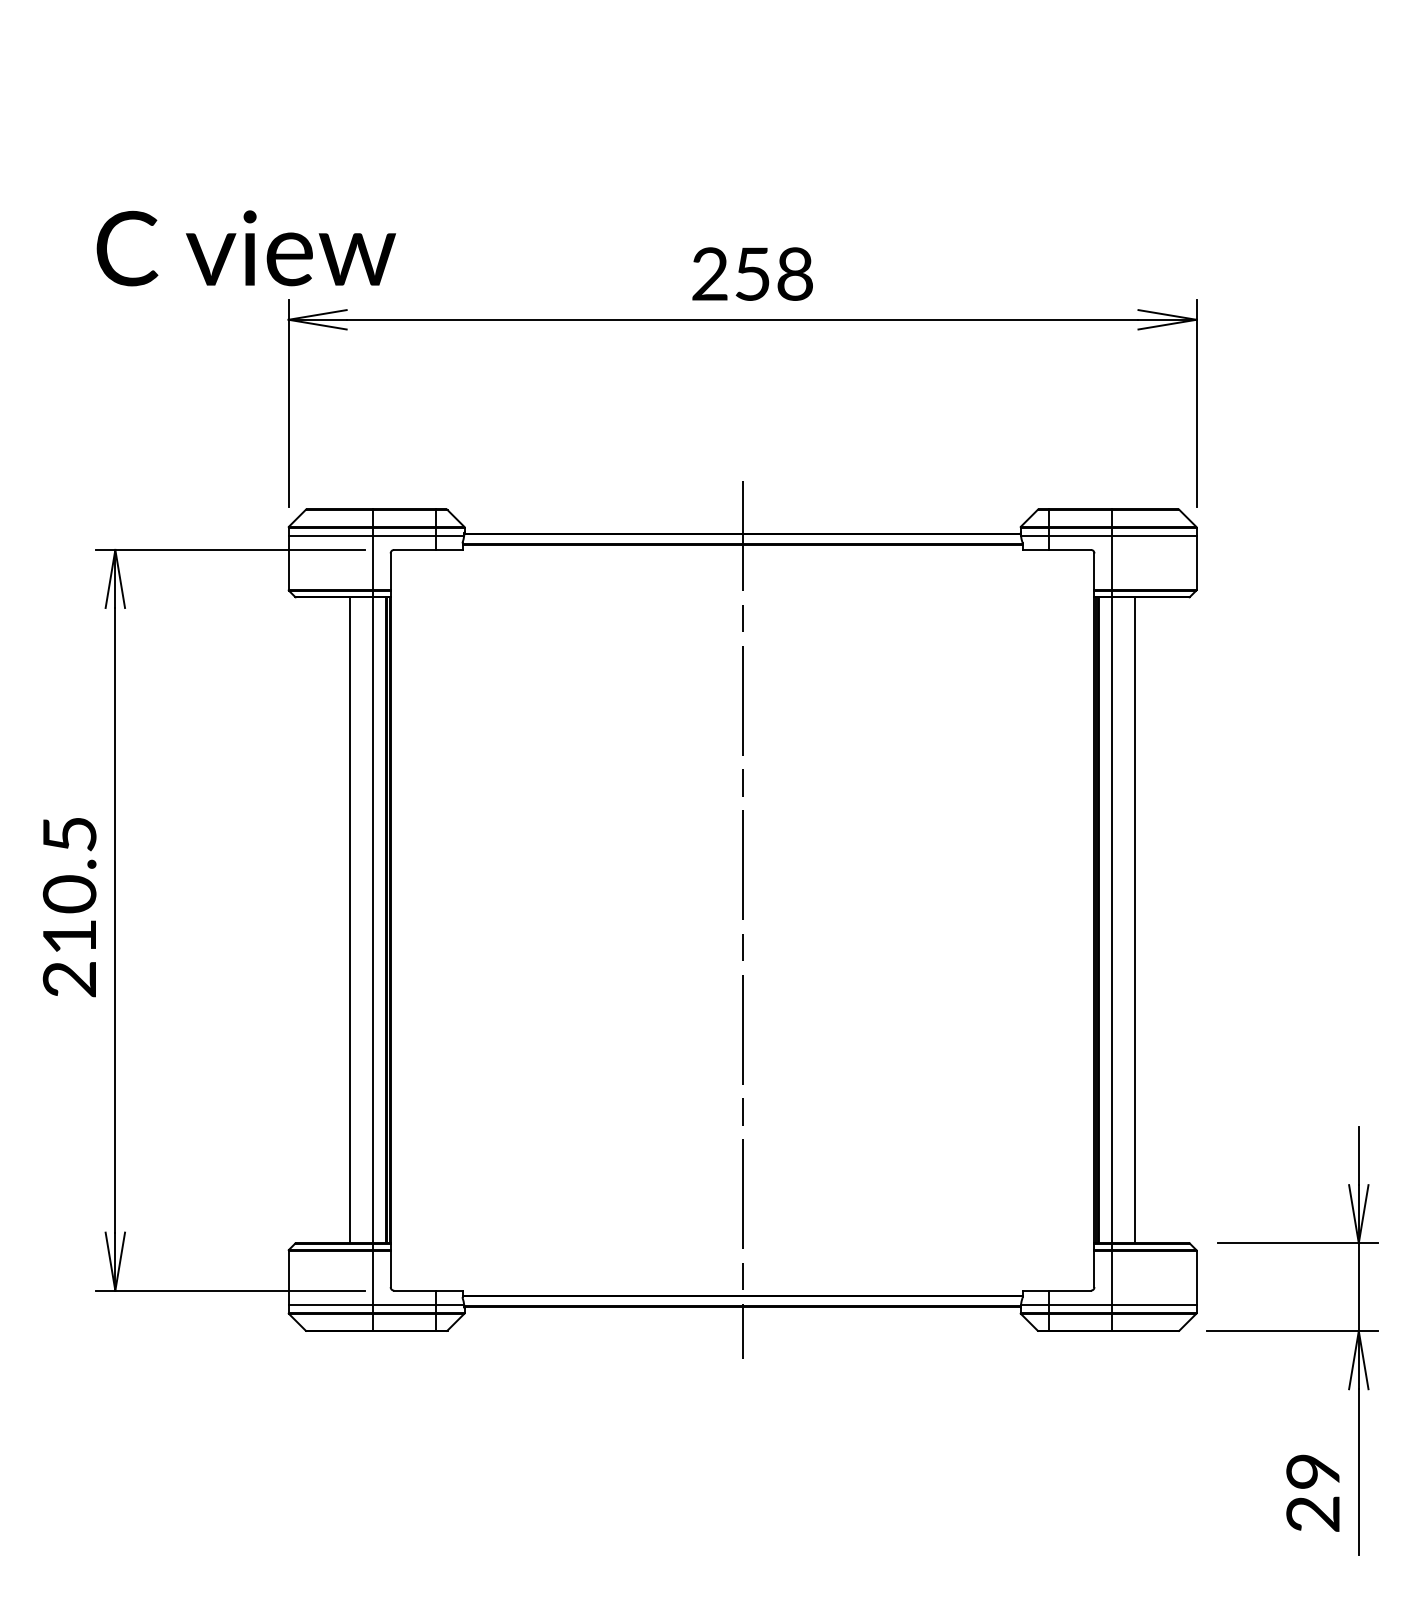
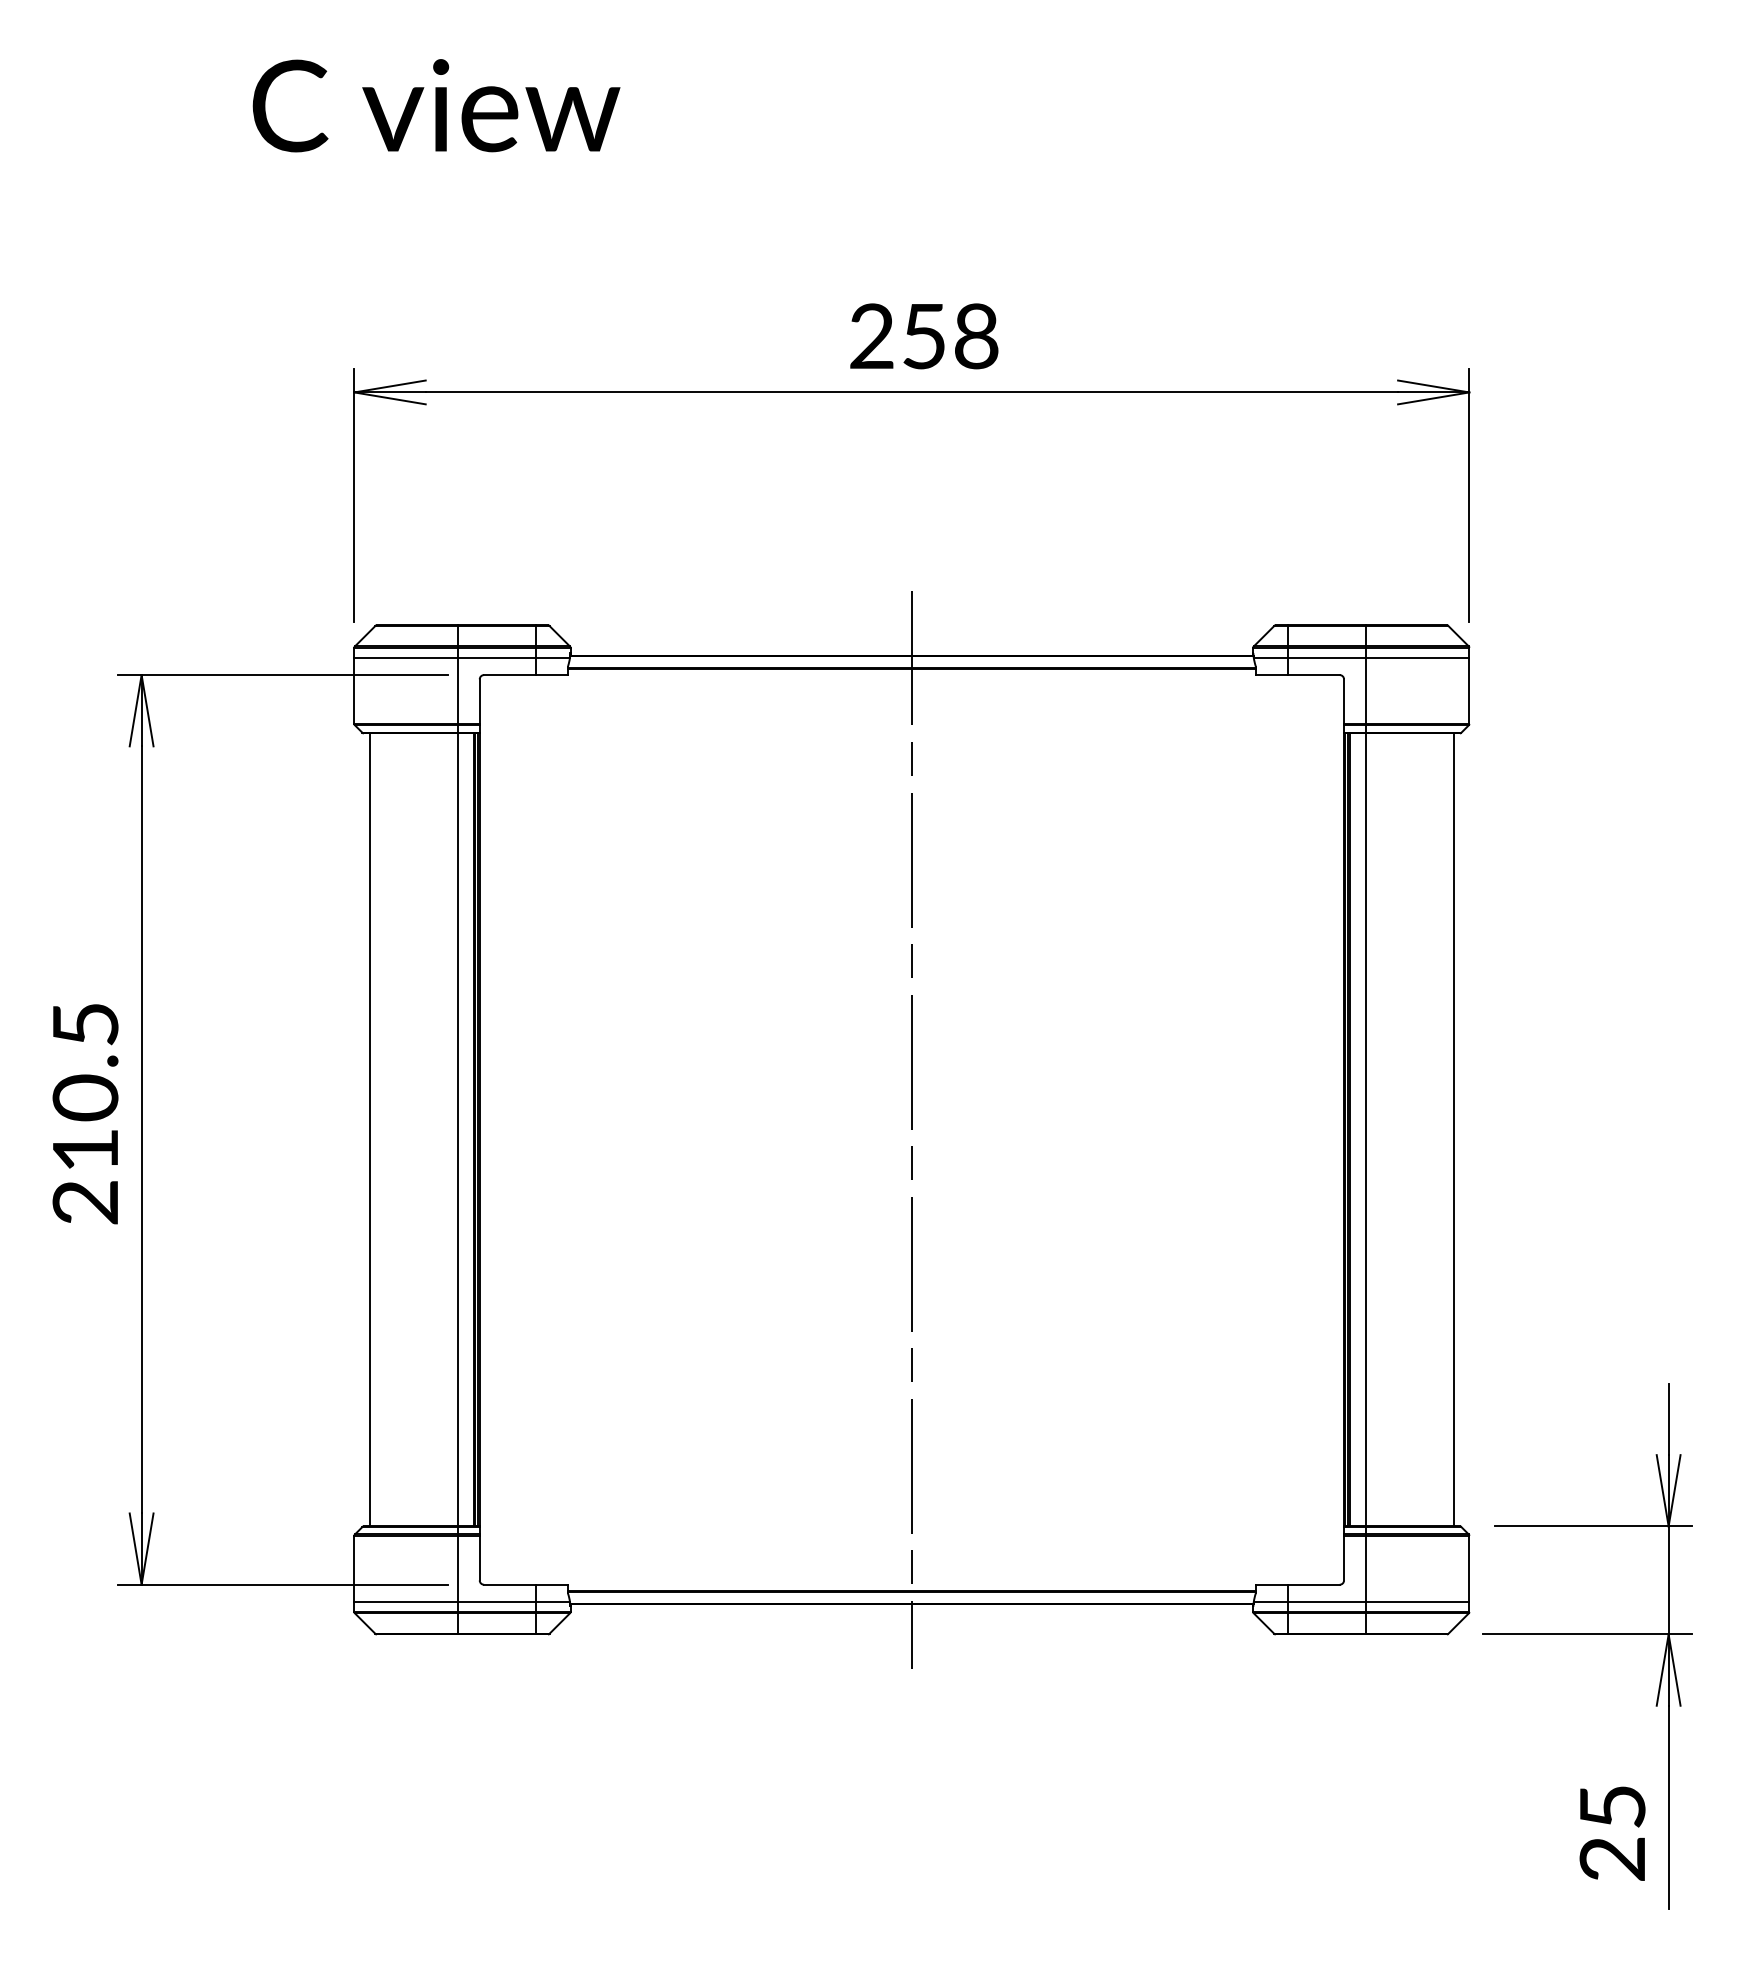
text: (246, 248) -> (436, 105), moved
line: (349, 919) -> (369, 1129), moved
line: (1134, 919) -> (1454, 1129), moved
text: (1313, 1472) -> (1612, 1807), 29 -> 25

